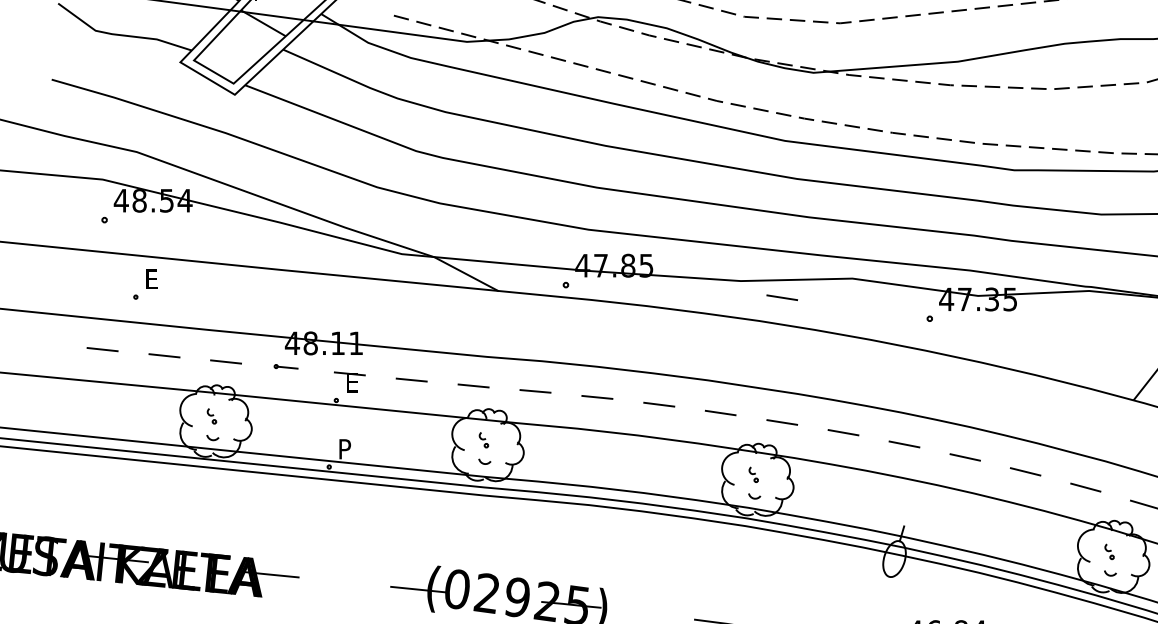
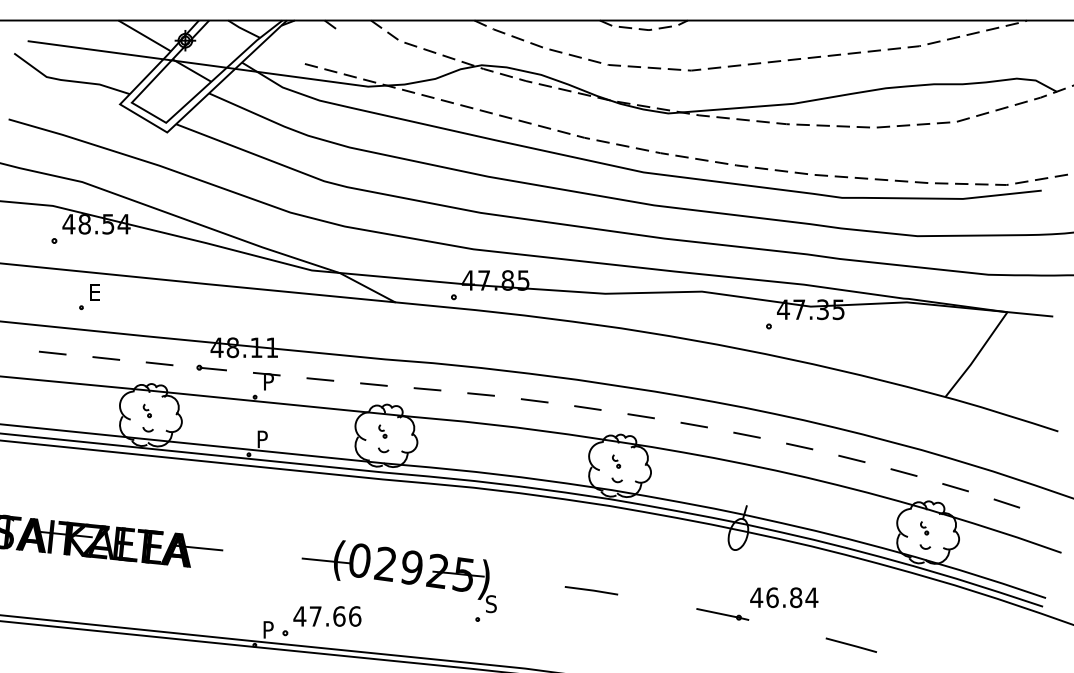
line: (781, 298) -> (640, 308), removed
part: (286, 366) -> (211, 367), size x1.43
text: (351, 382) -> (268, 381), E -> P

